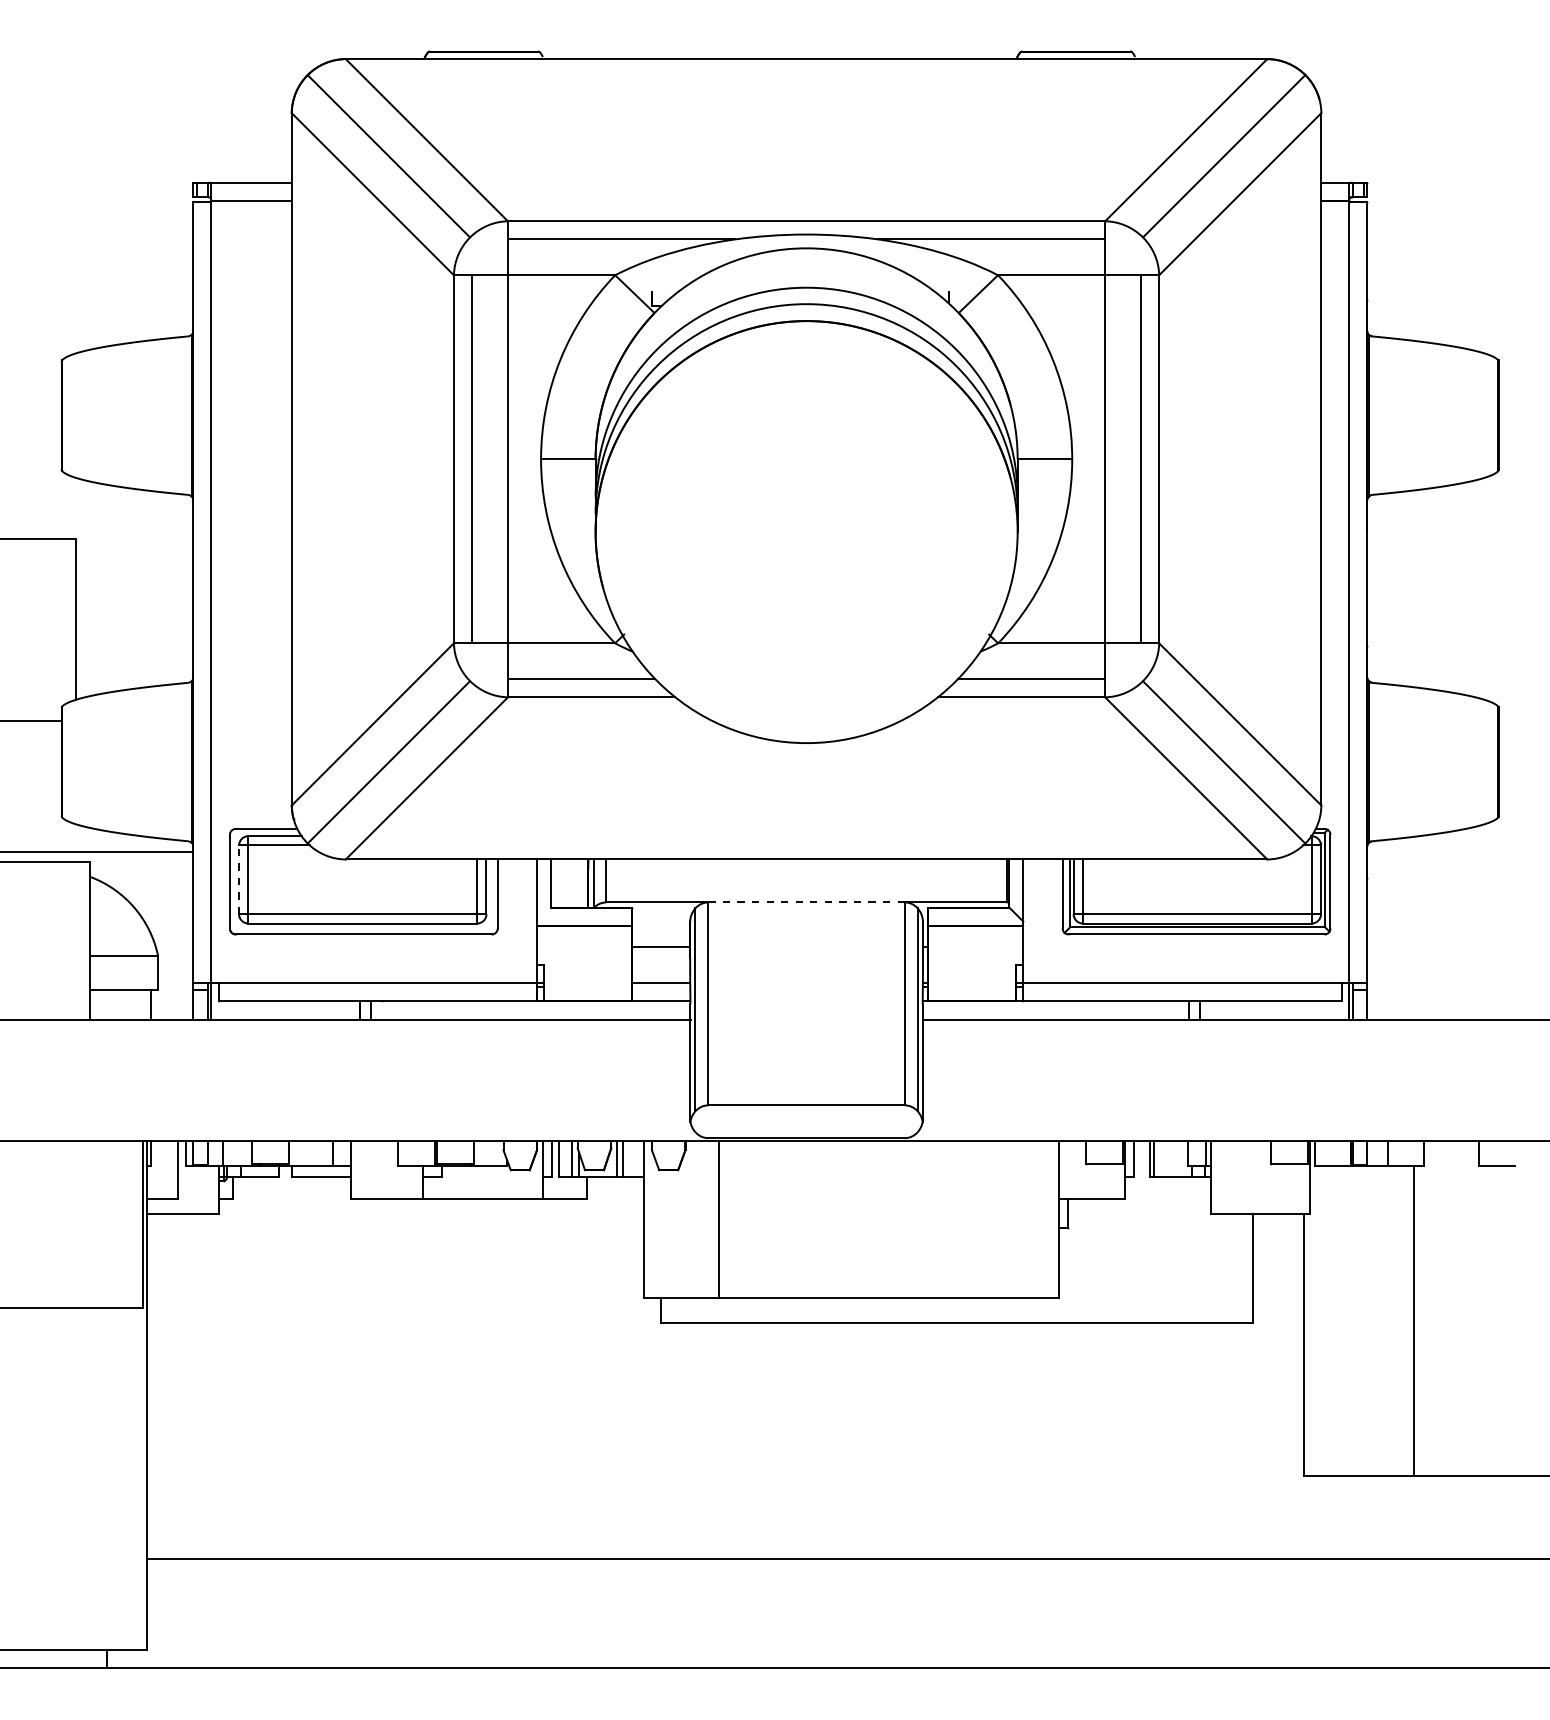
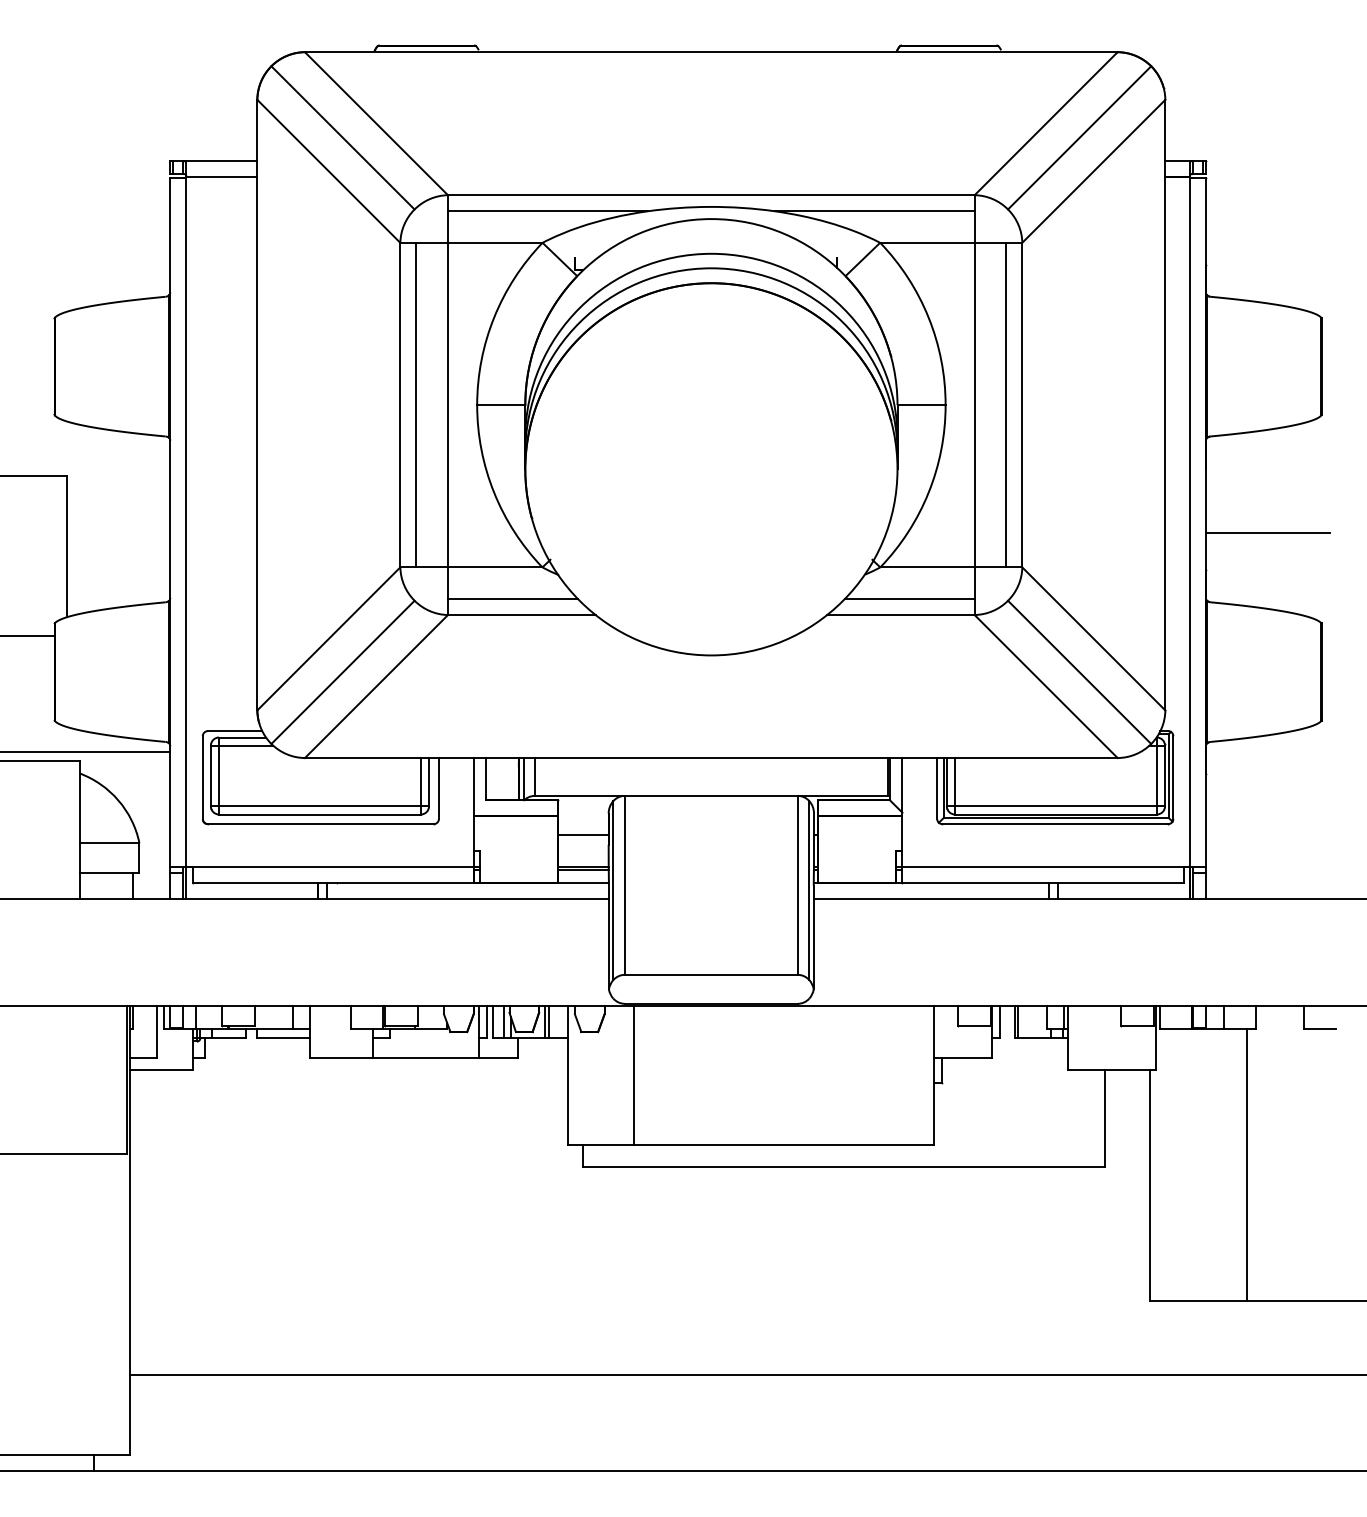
line: (1437, 604) -> (1267, 533), added
line: (239, 879) -> (211, 775), dashed -> solid
line: (806, 902) -> (711, 795), dashed -> solid
line: (661, 986) -> (583, 870), added

